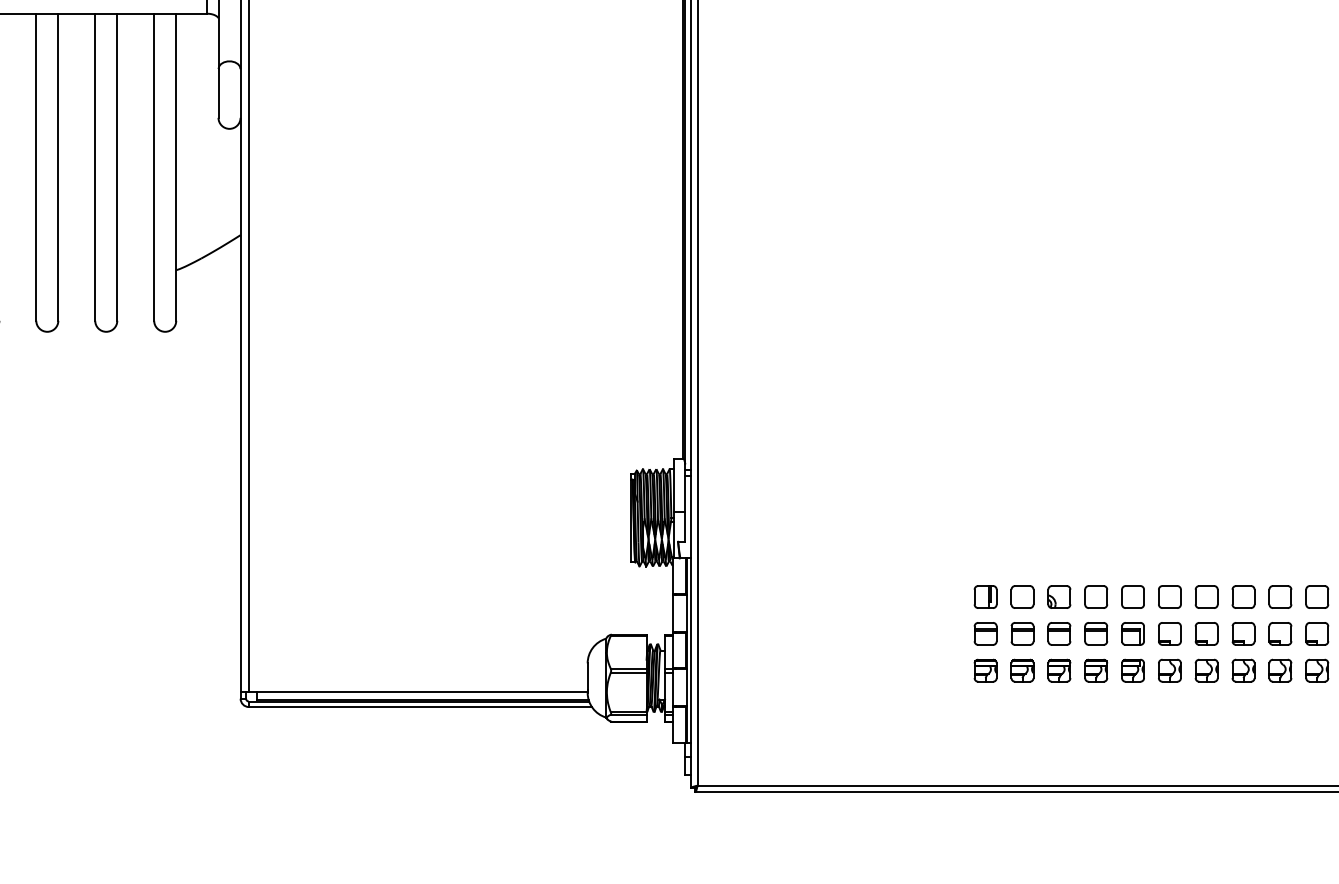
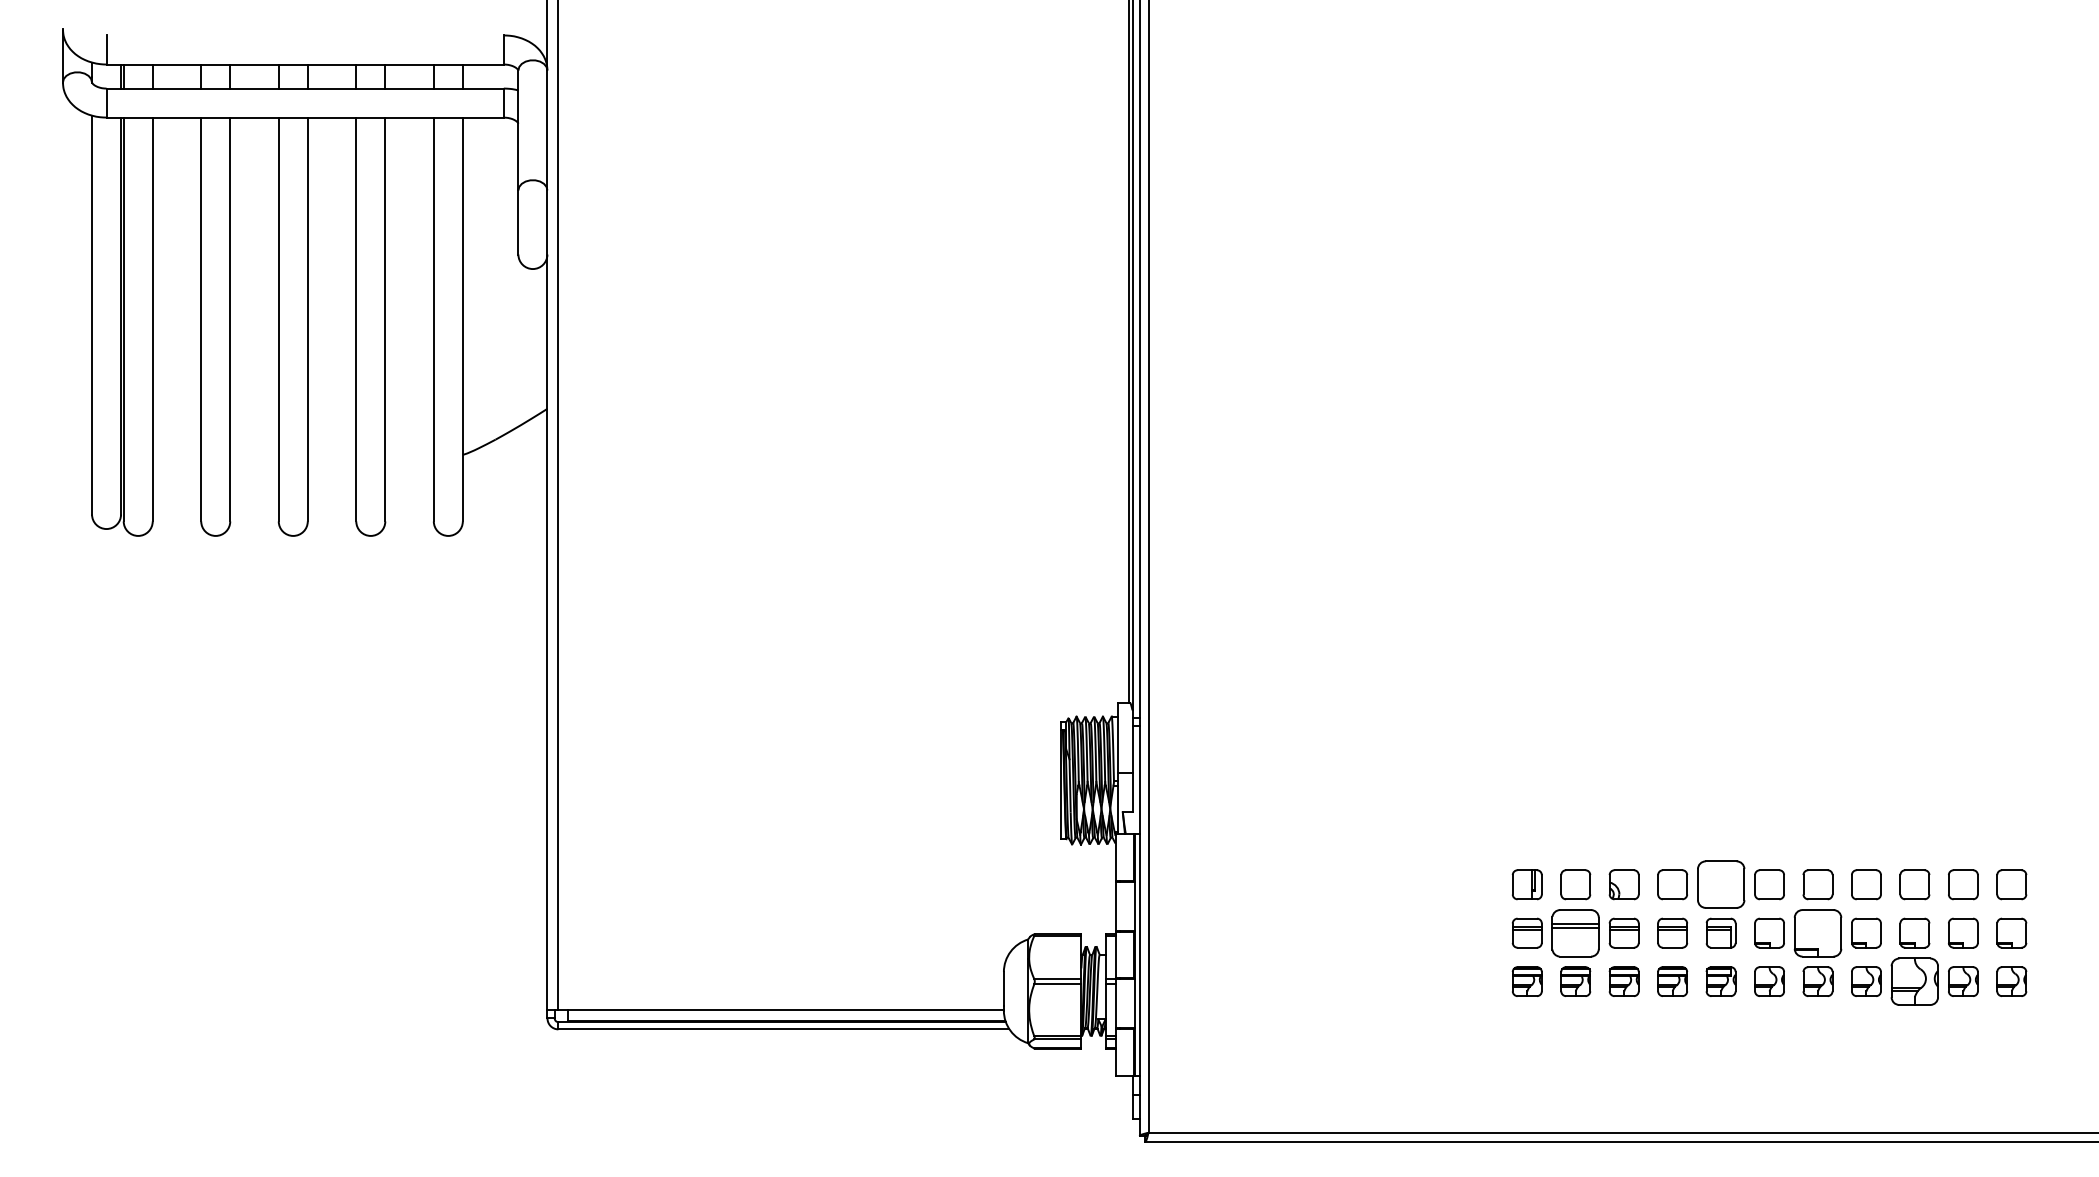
part: (1132, 596) -> (1720, 884), size x1.6
part: (1022, 633) -> (1575, 932), size x1.6
part: (1206, 633) -> (1817, 932), size x1.6
part: (1280, 670) -> (1914, 981), size x1.6

